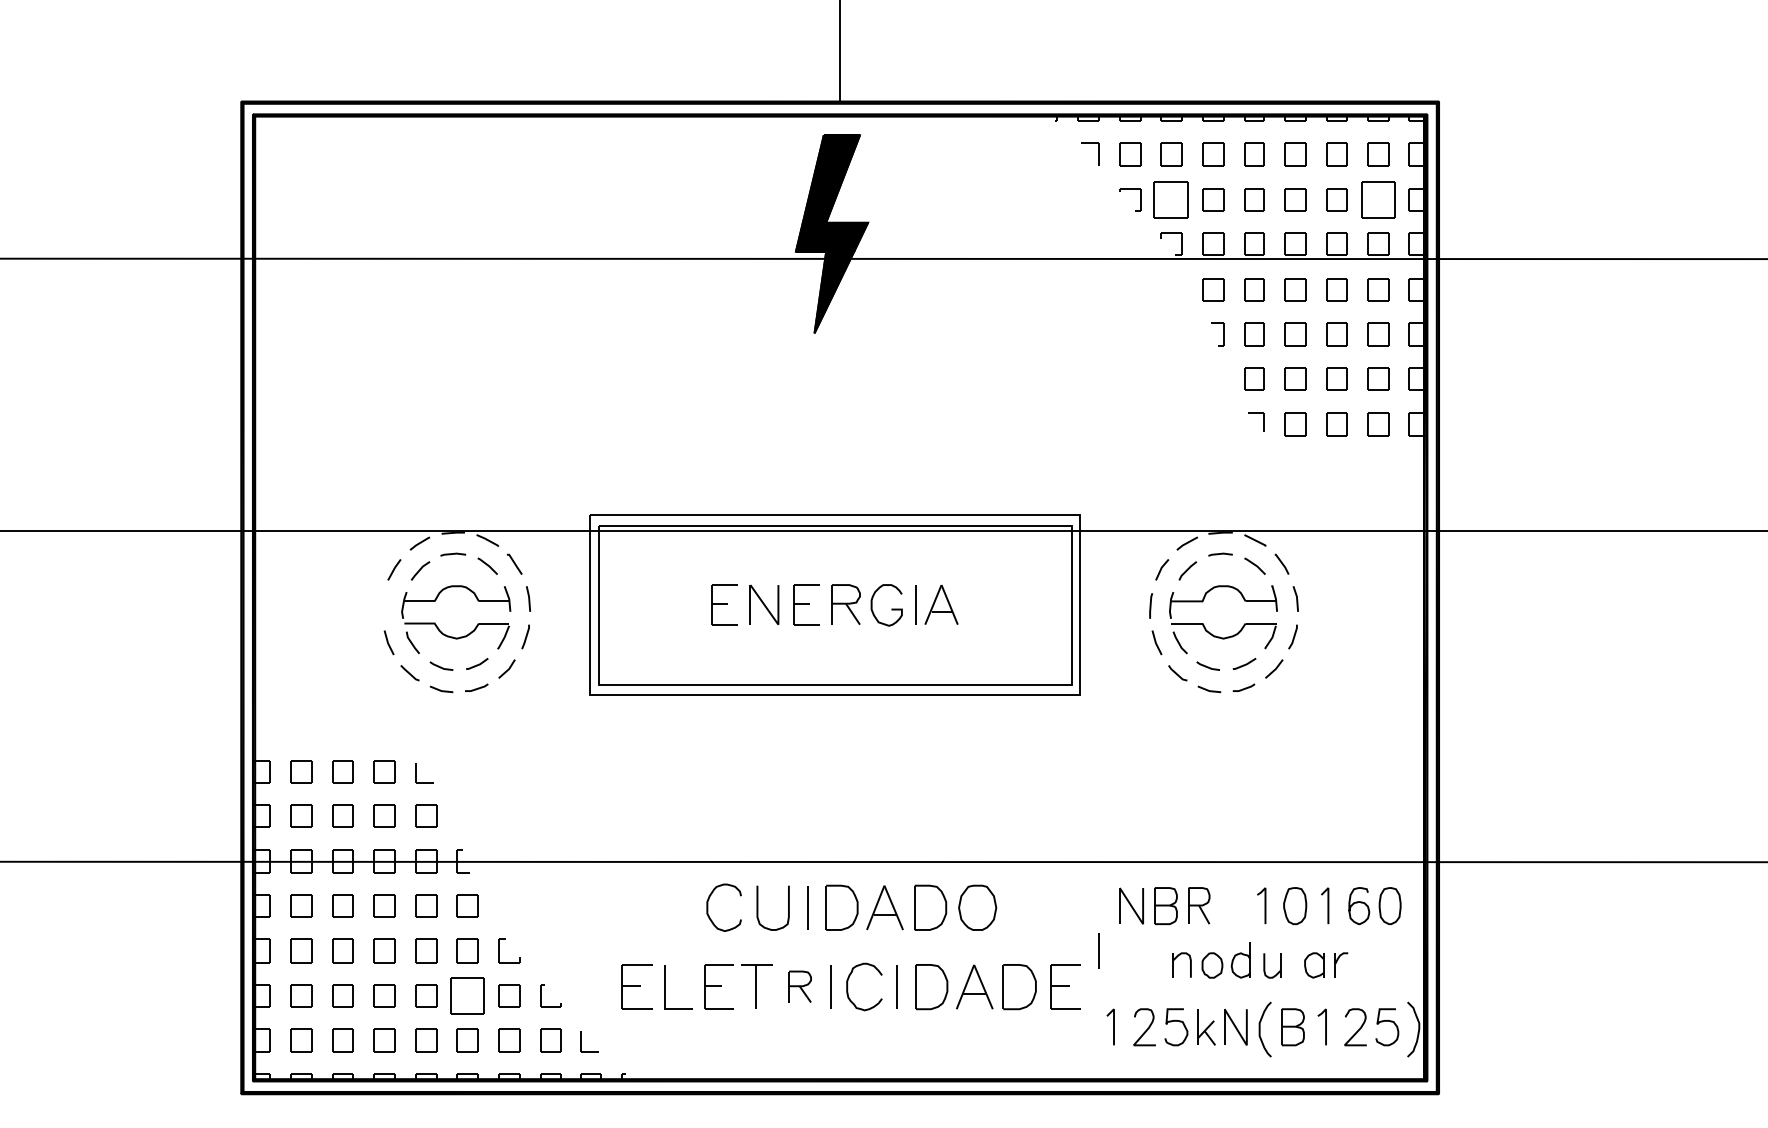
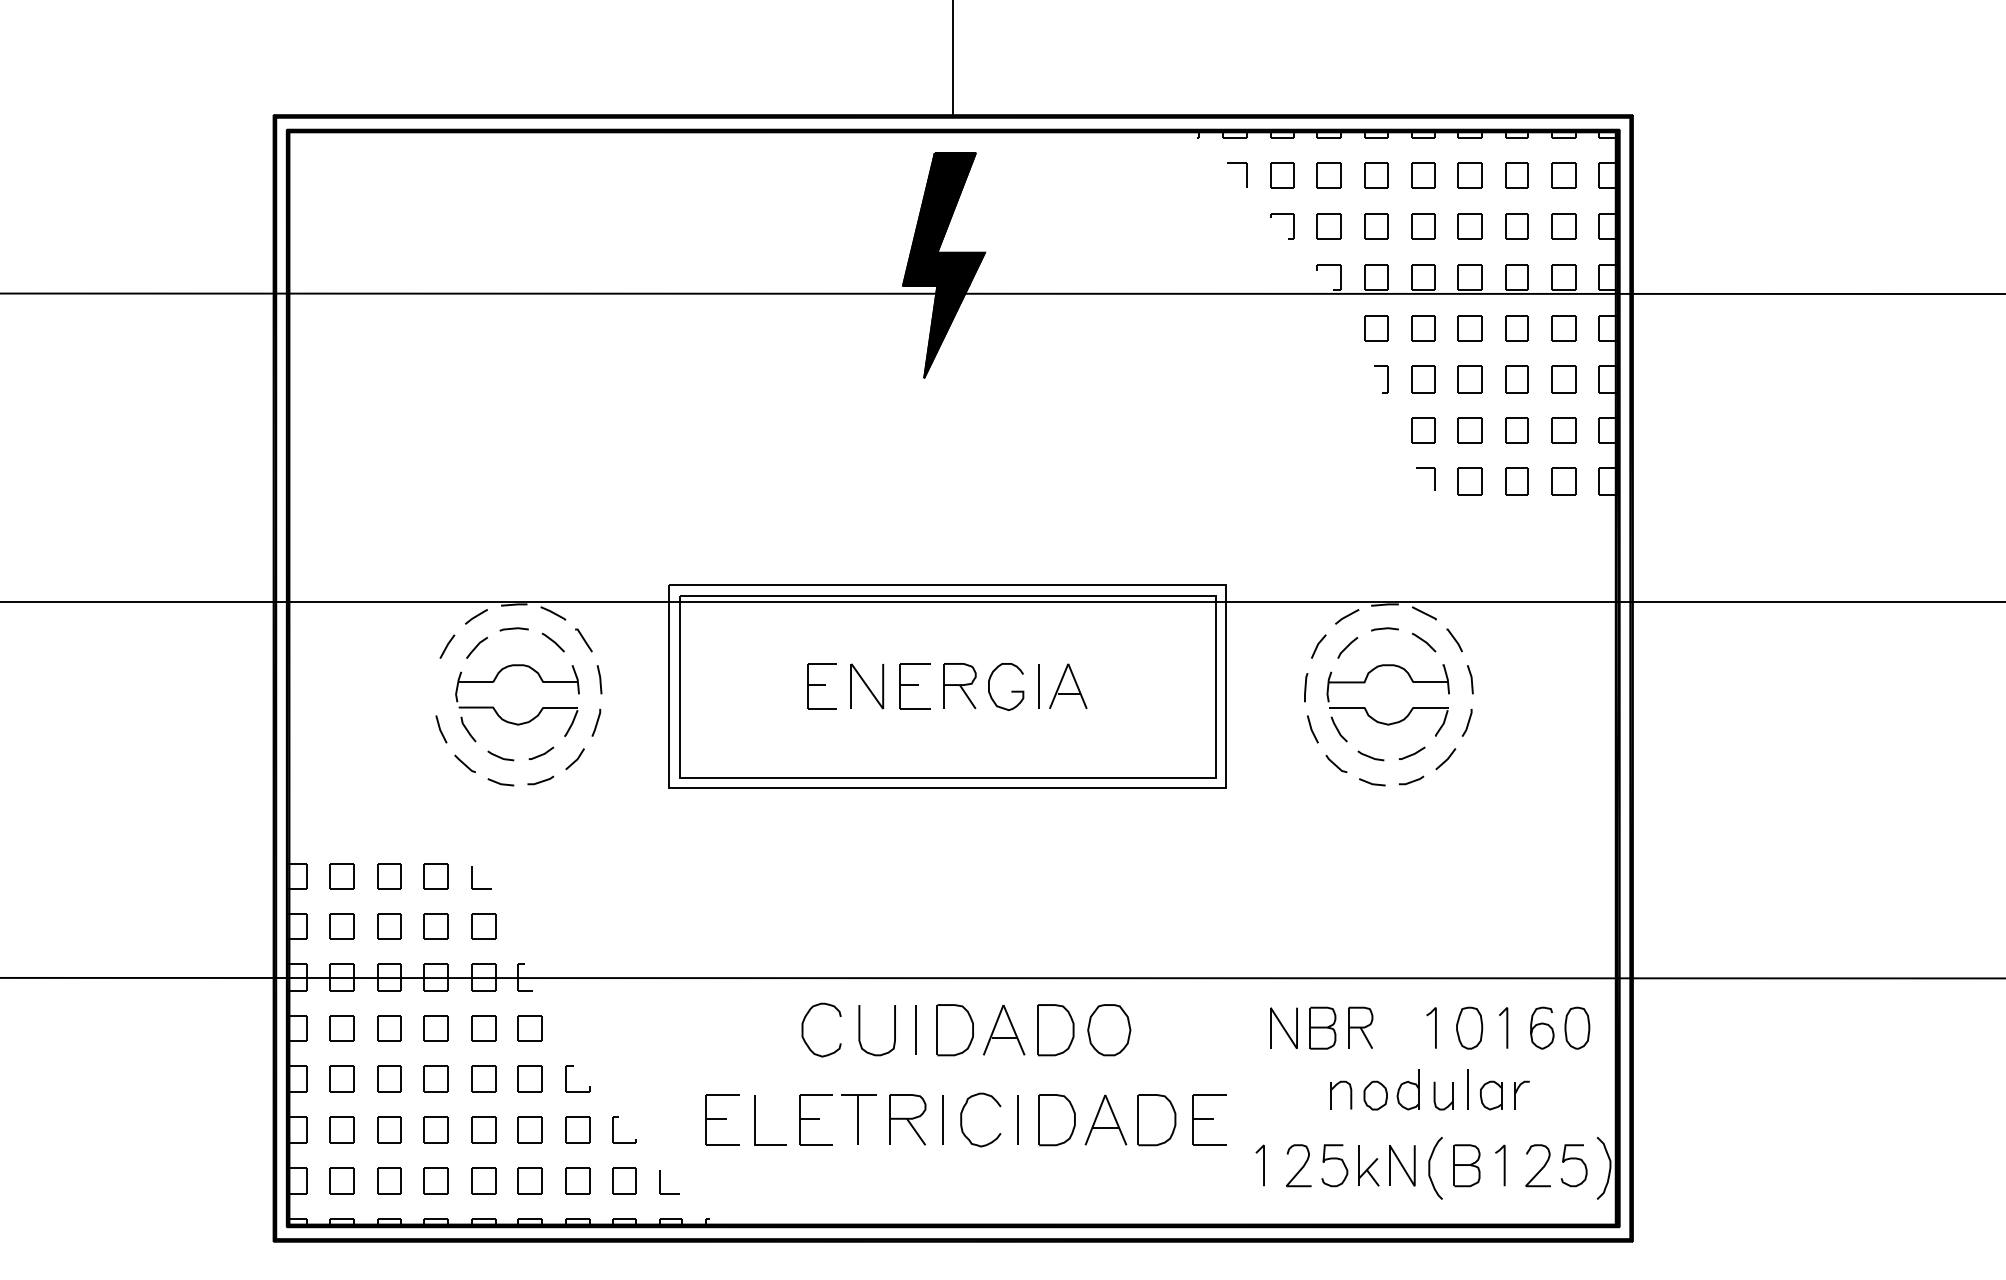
part: (1170, 199) -> (1328, 226), size x0.62
part: (1377, 199) -> (1563, 226), size x0.62
line: (1098, 951) -> (1467, 1089), moved
part: (799, 986) -> (907, 1119), size x1.43
part: (466, 995) -> (529, 1129), size x0.62

